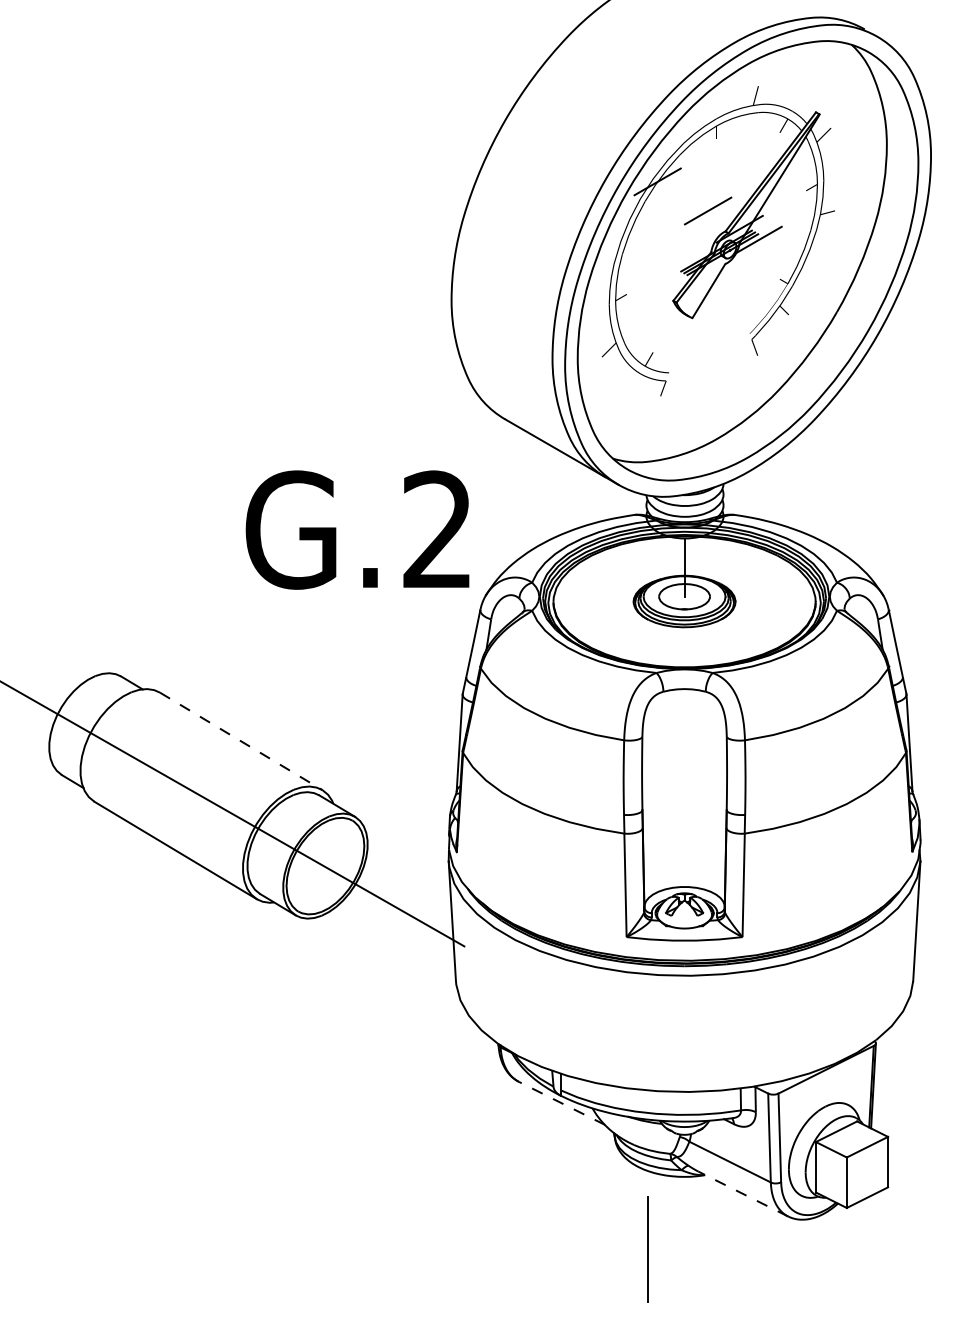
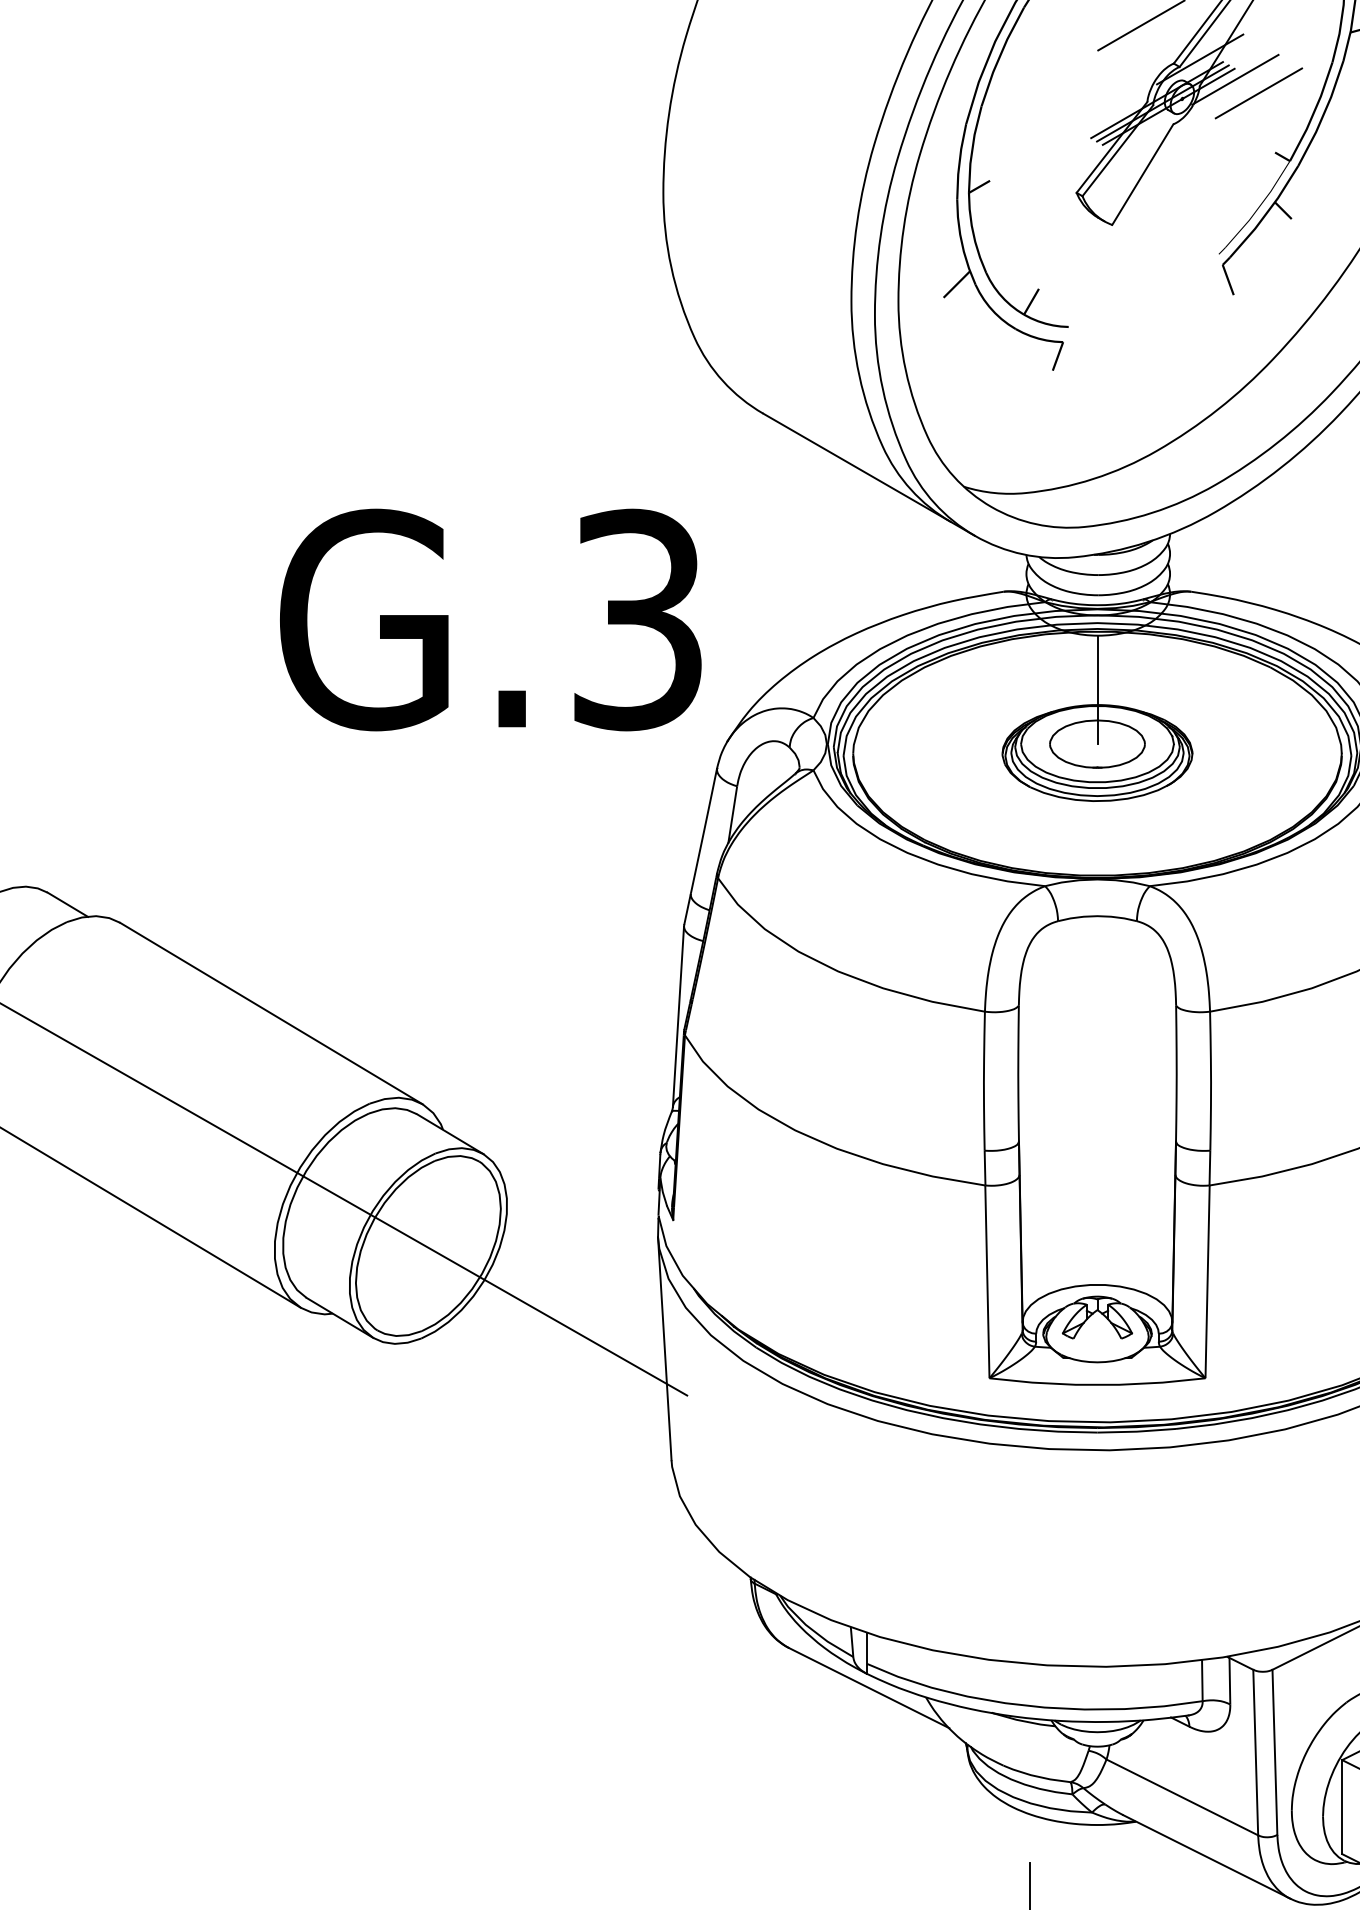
line: (771, 247) -> (1259, 93), added
text: (437, 529) -> (637, 618), G.2 -> G.3
line: (241, 741) -> (271, 1013), dashed -> solid
line: (561, 1103) -> (868, 1688), dashed -> solid
line: (742, 1193) -> (1205, 1855), dashed -> solid

